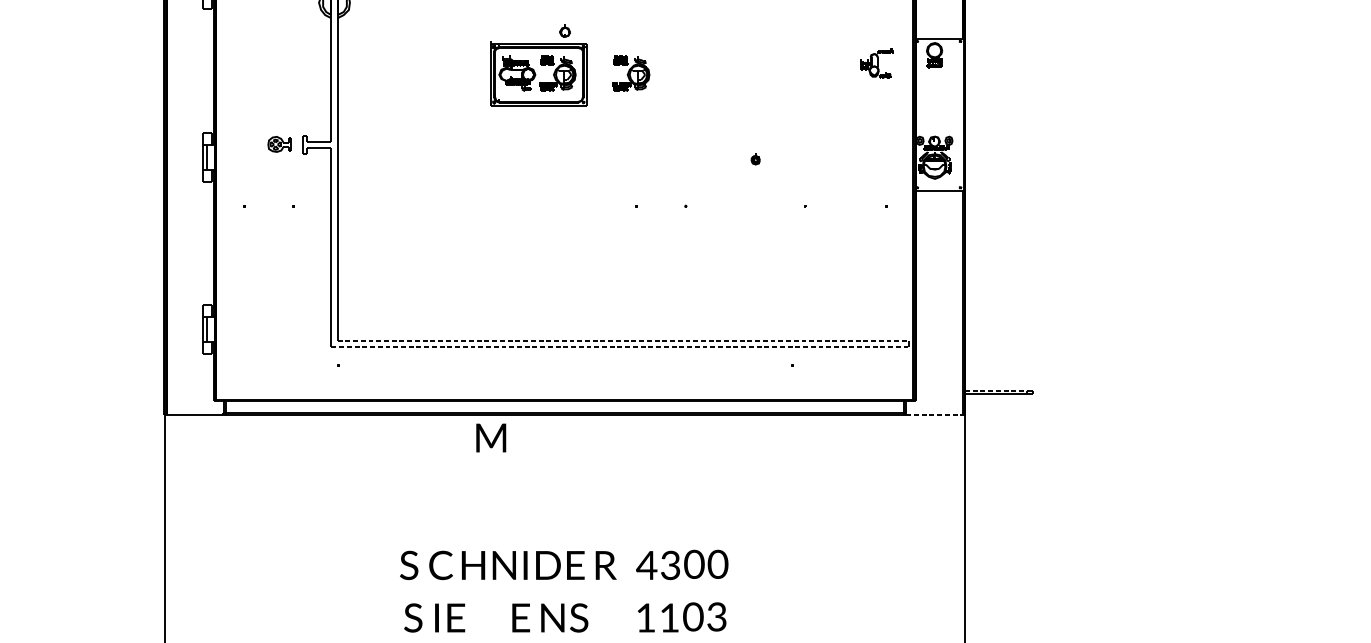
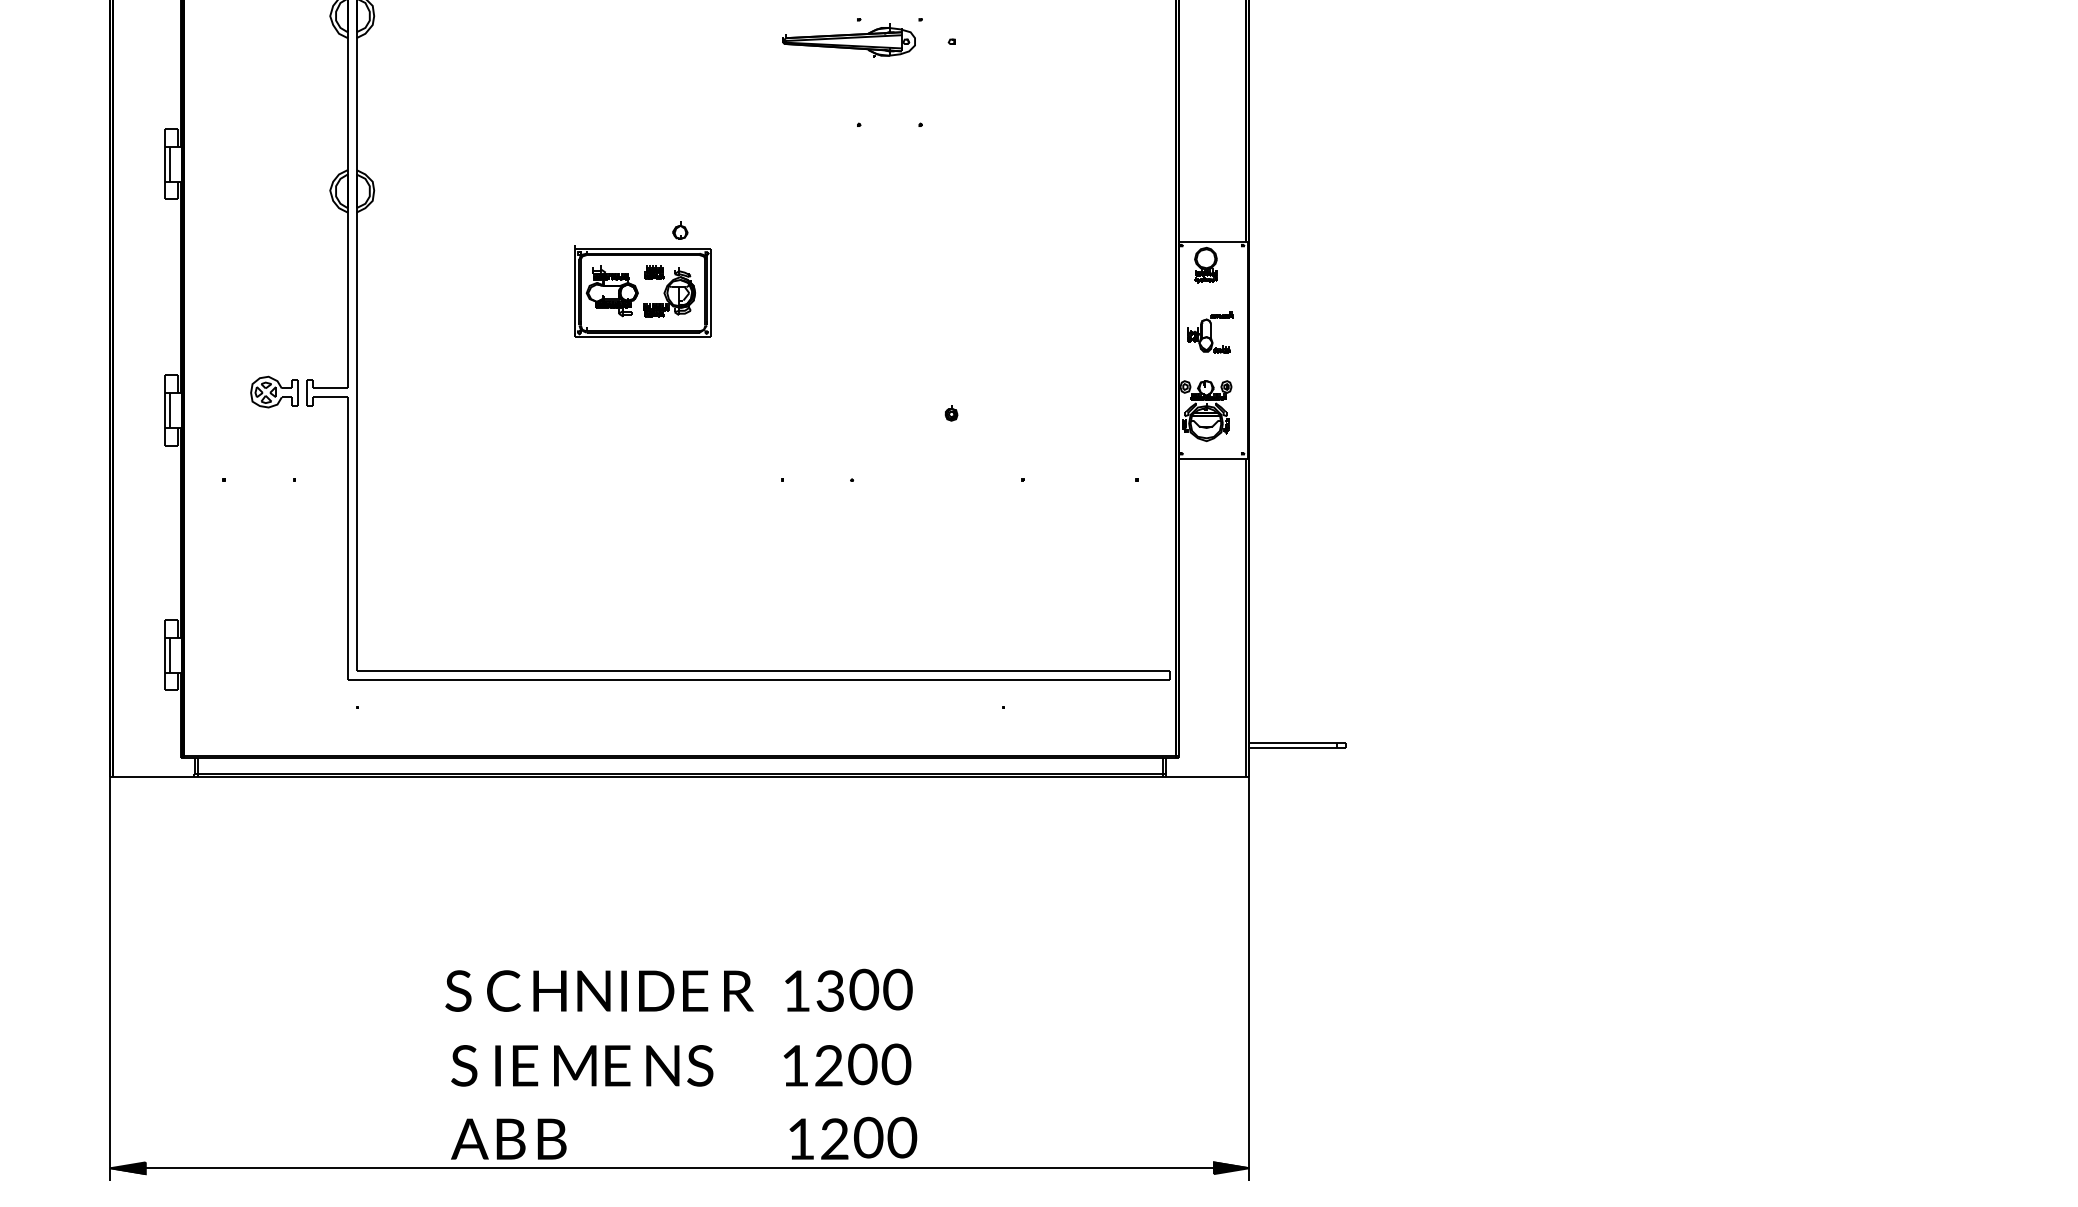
part: (877, 63) -> (1210, 332), moved
part: (631, 73) -> (774, 291), removed
part: (279, 143) -> (274, 391), size x1.43
line: (623, 340) -> (763, 671), dashed -> solid
line: (620, 347) -> (759, 680), dashed -> solid
line: (996, 391) -> (1293, 743), dashed -> solid
line: (934, 414) -> (1206, 776), dashed -> solid
text: (491, 437) -> (575, 1065), moved
text: (646, 565) -> (796, 990), 4 -> 1
text: (669, 617) -> (828, 1065), 1 -> 2
text: (717, 617) -> (896, 1064), 3 -> 0

